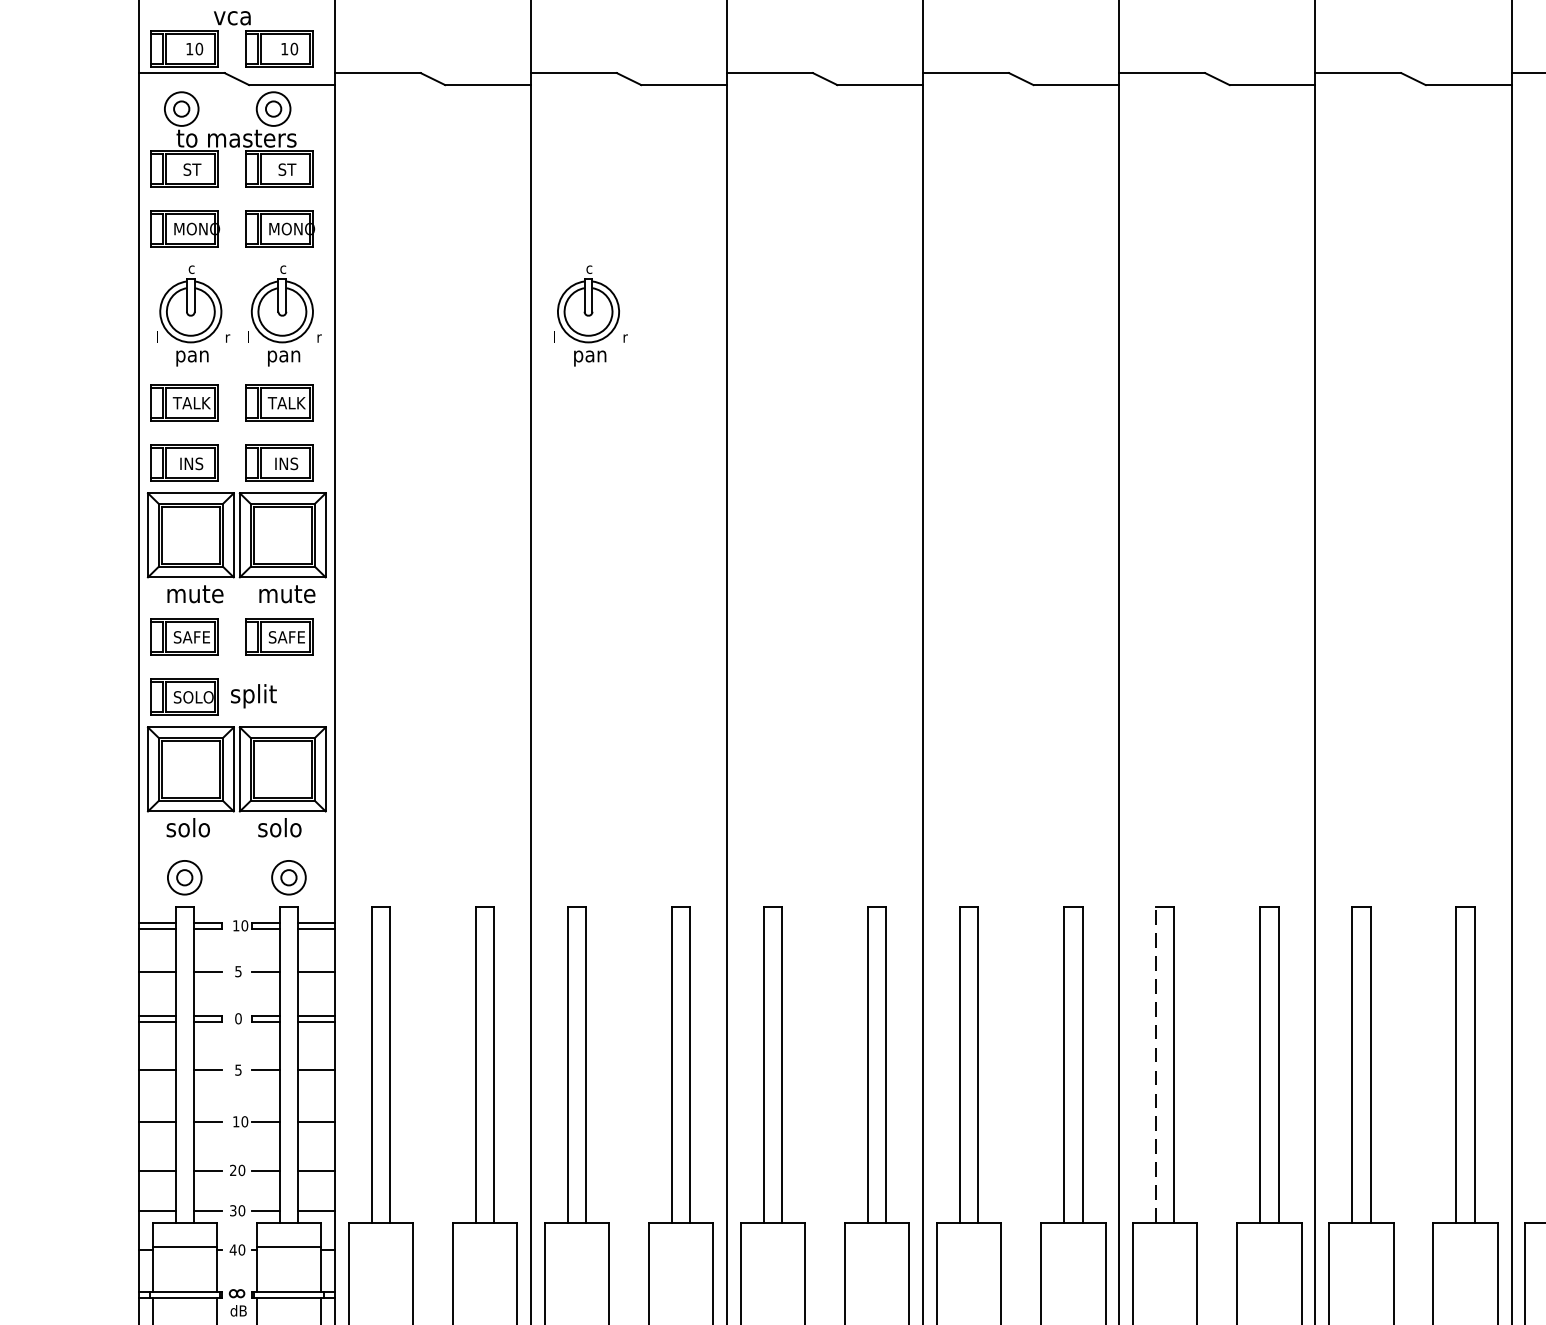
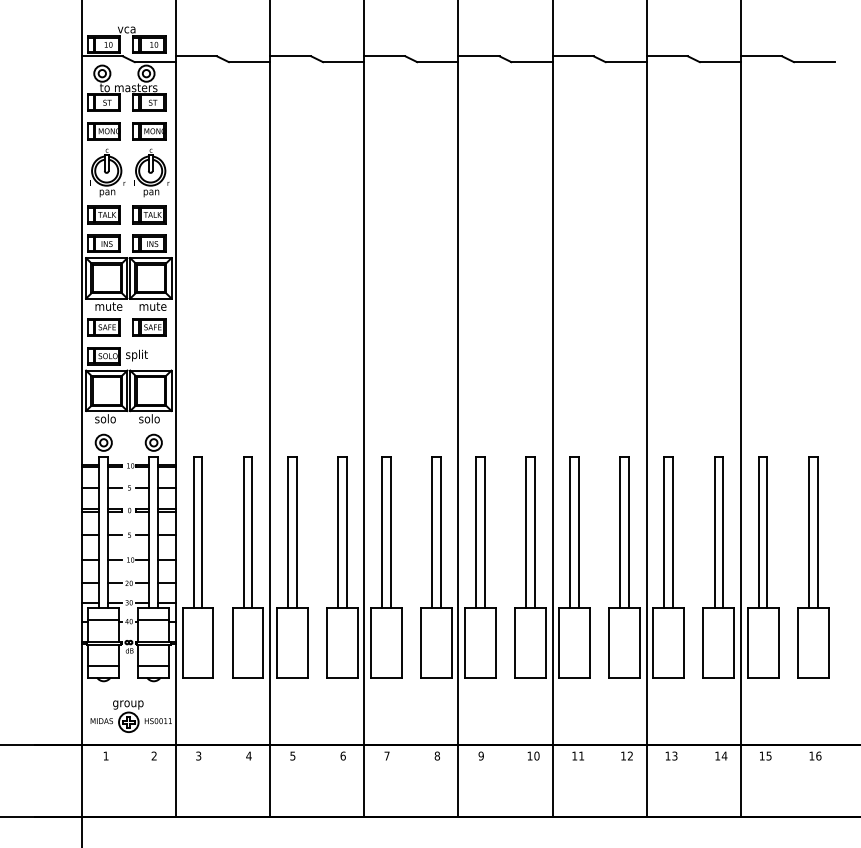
part: (590, 314) -> (298, 172), removed
line: (1156, 1064) -> (570, 532), dashed -> solid

